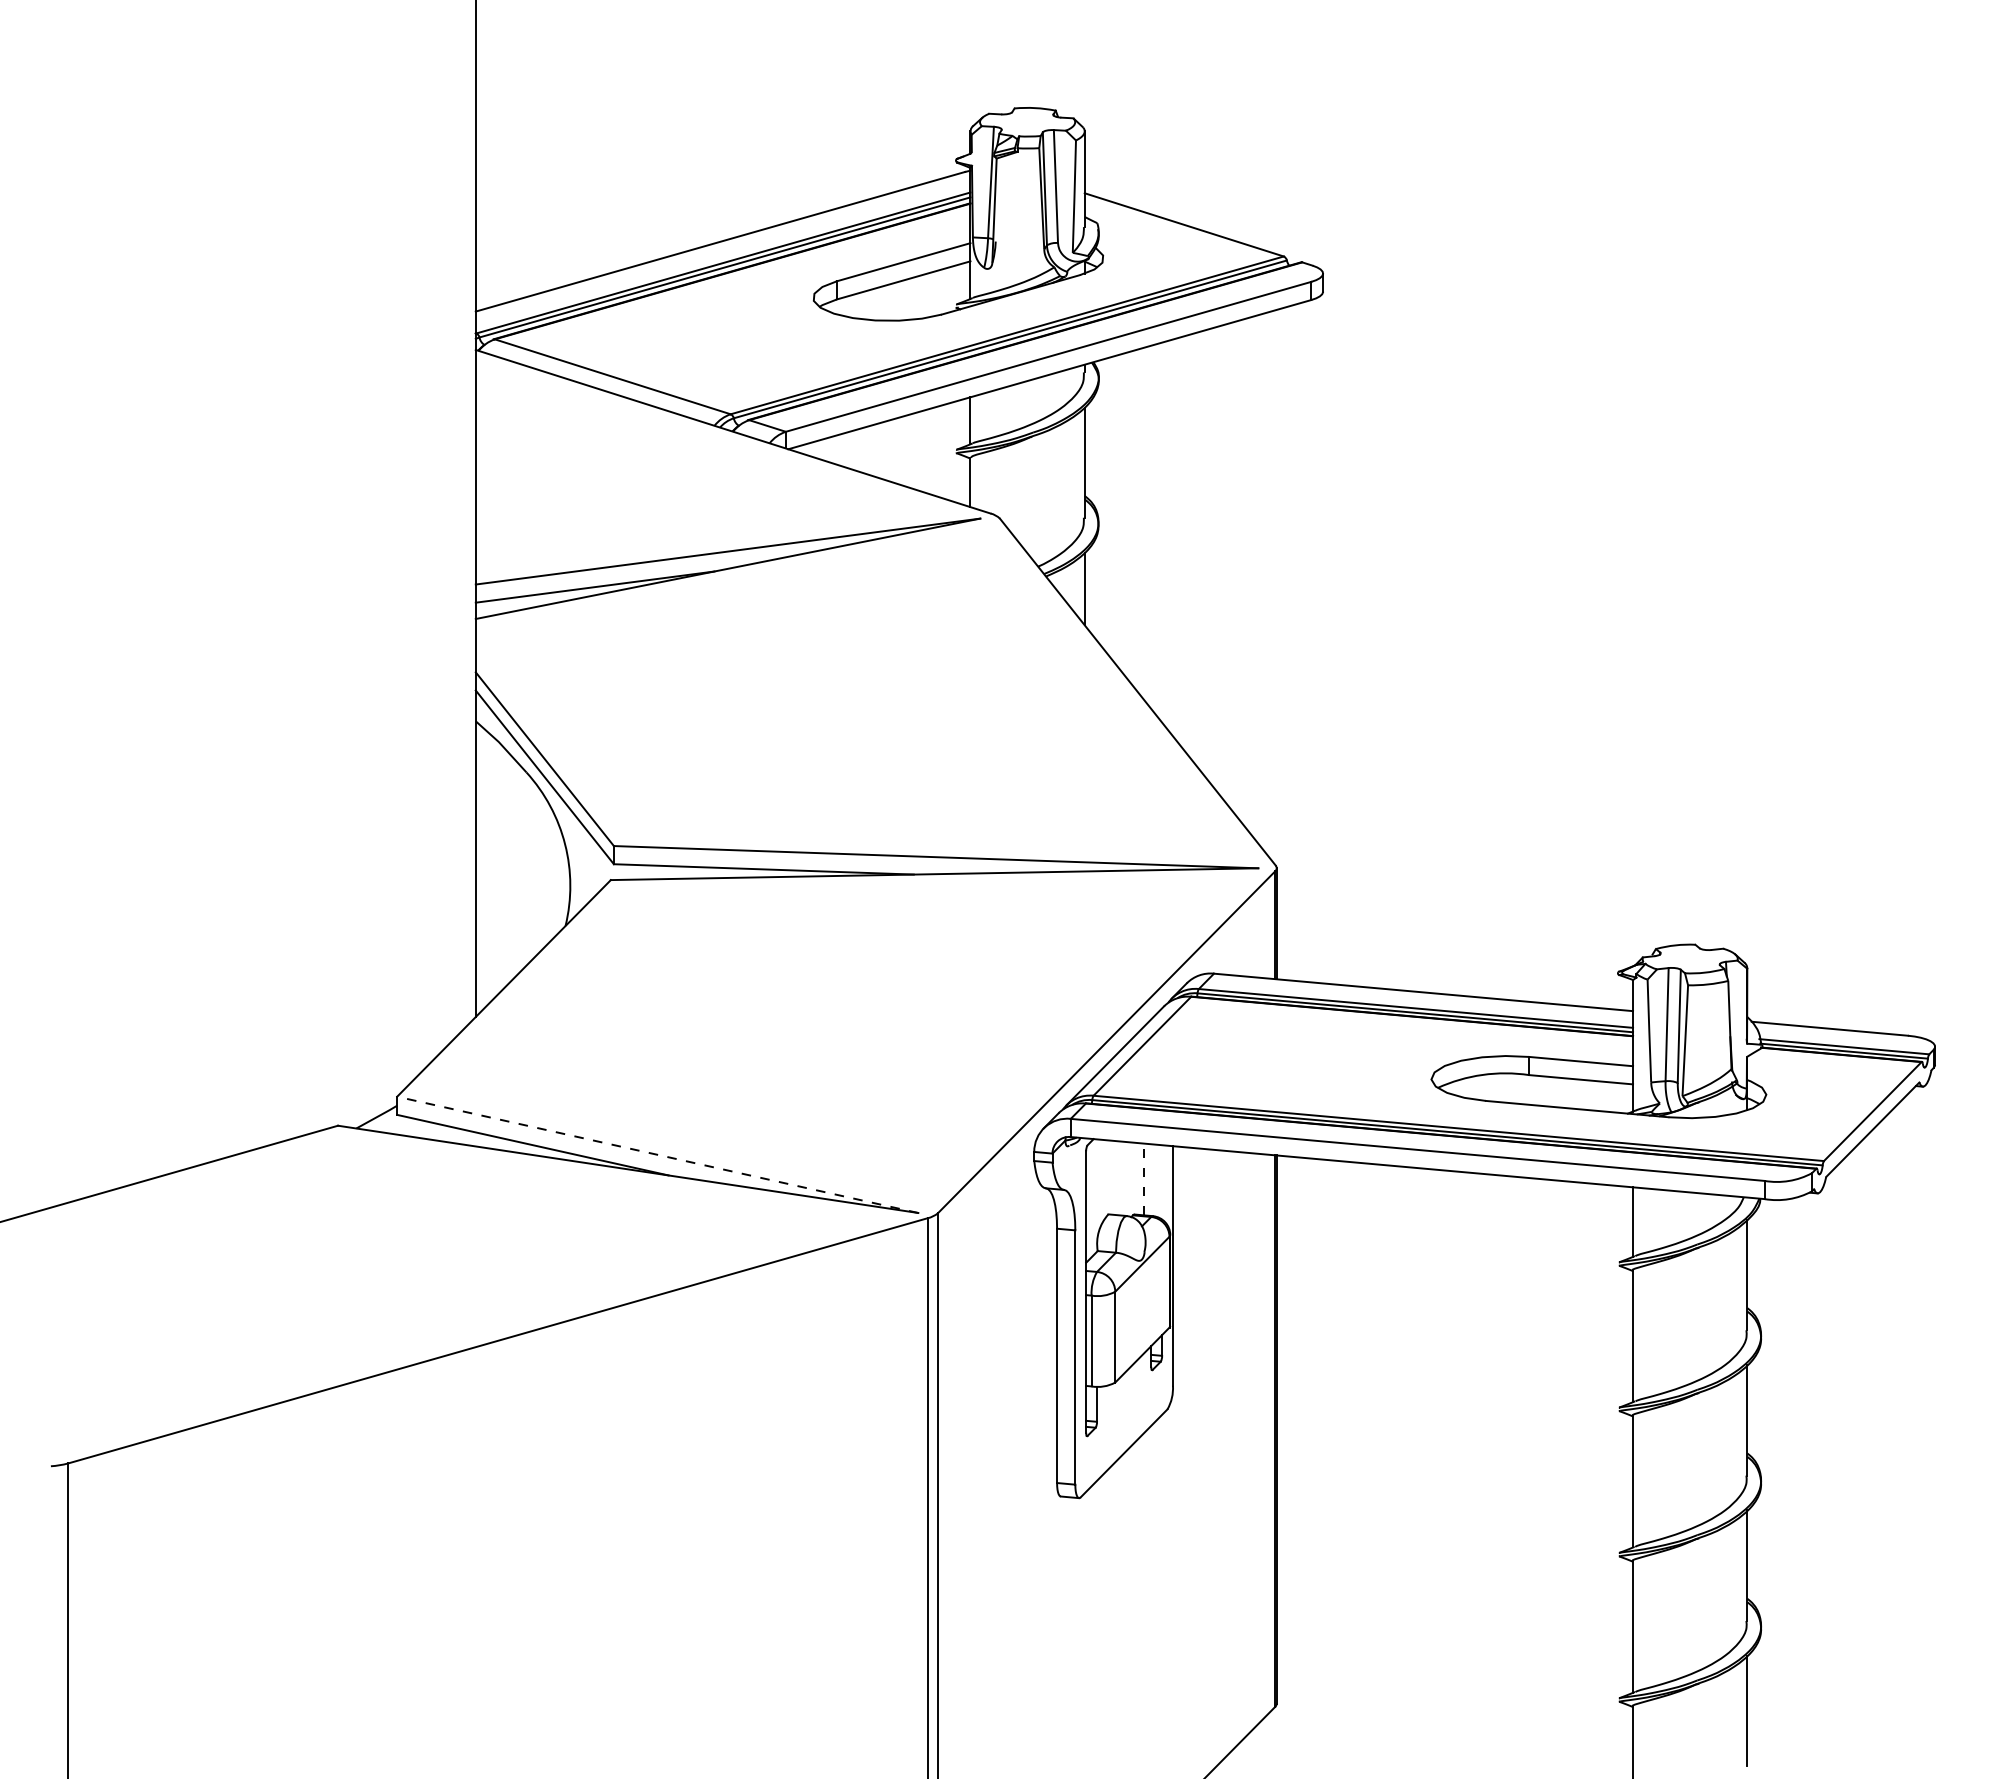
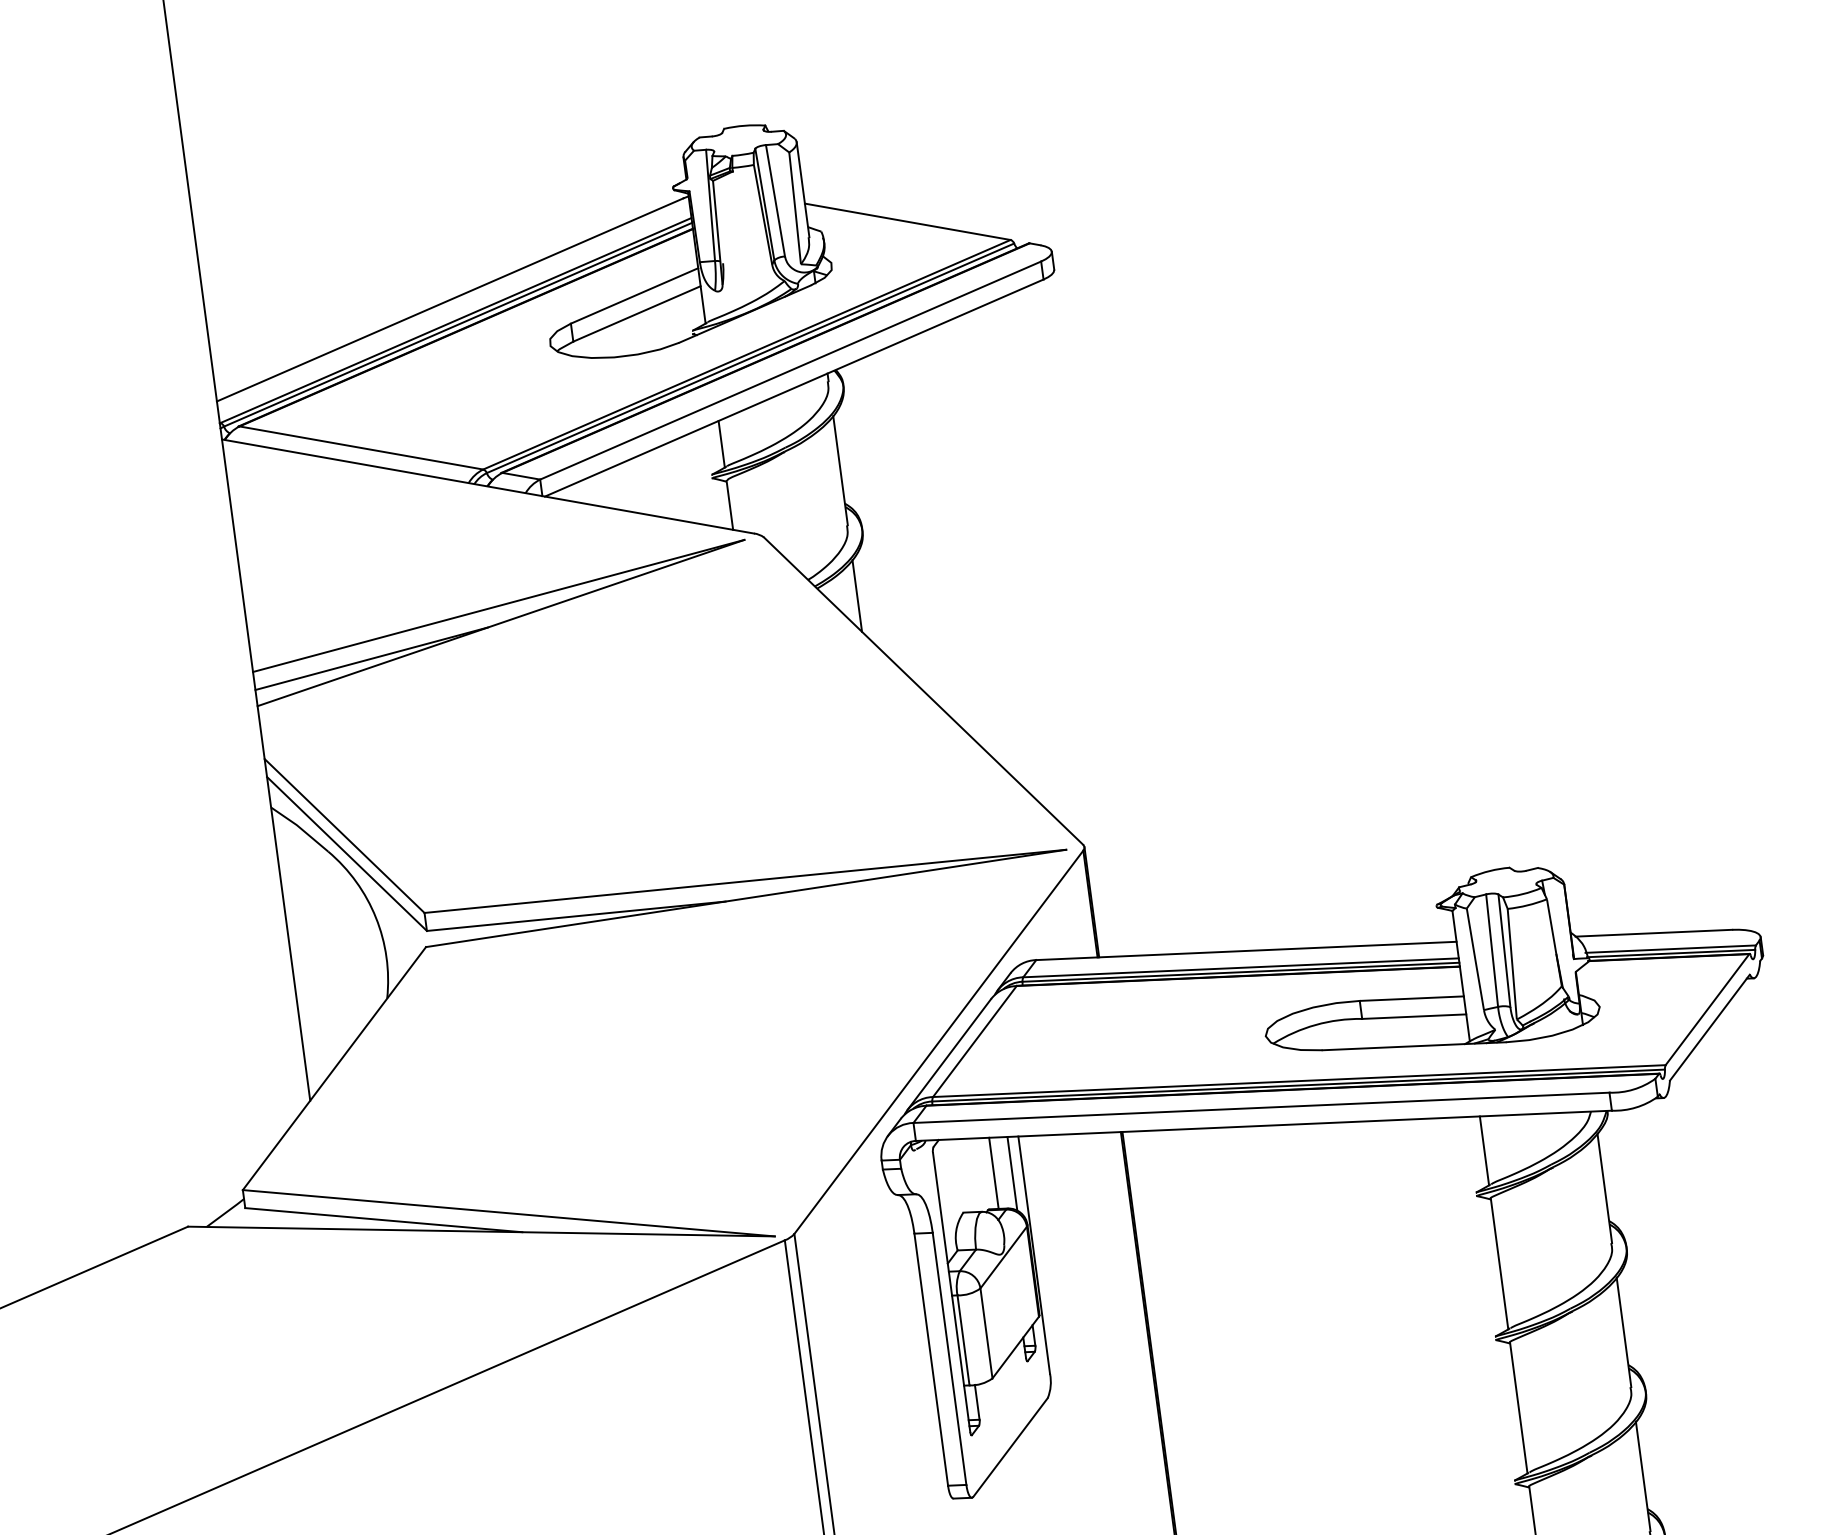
line: (657, 1154) -> (508, 1212), dashed -> solid
line: (1143, 1179) -> (993, 1173), dashed -> solid
line: (1162, 1182) -> (1012, 1173), added

